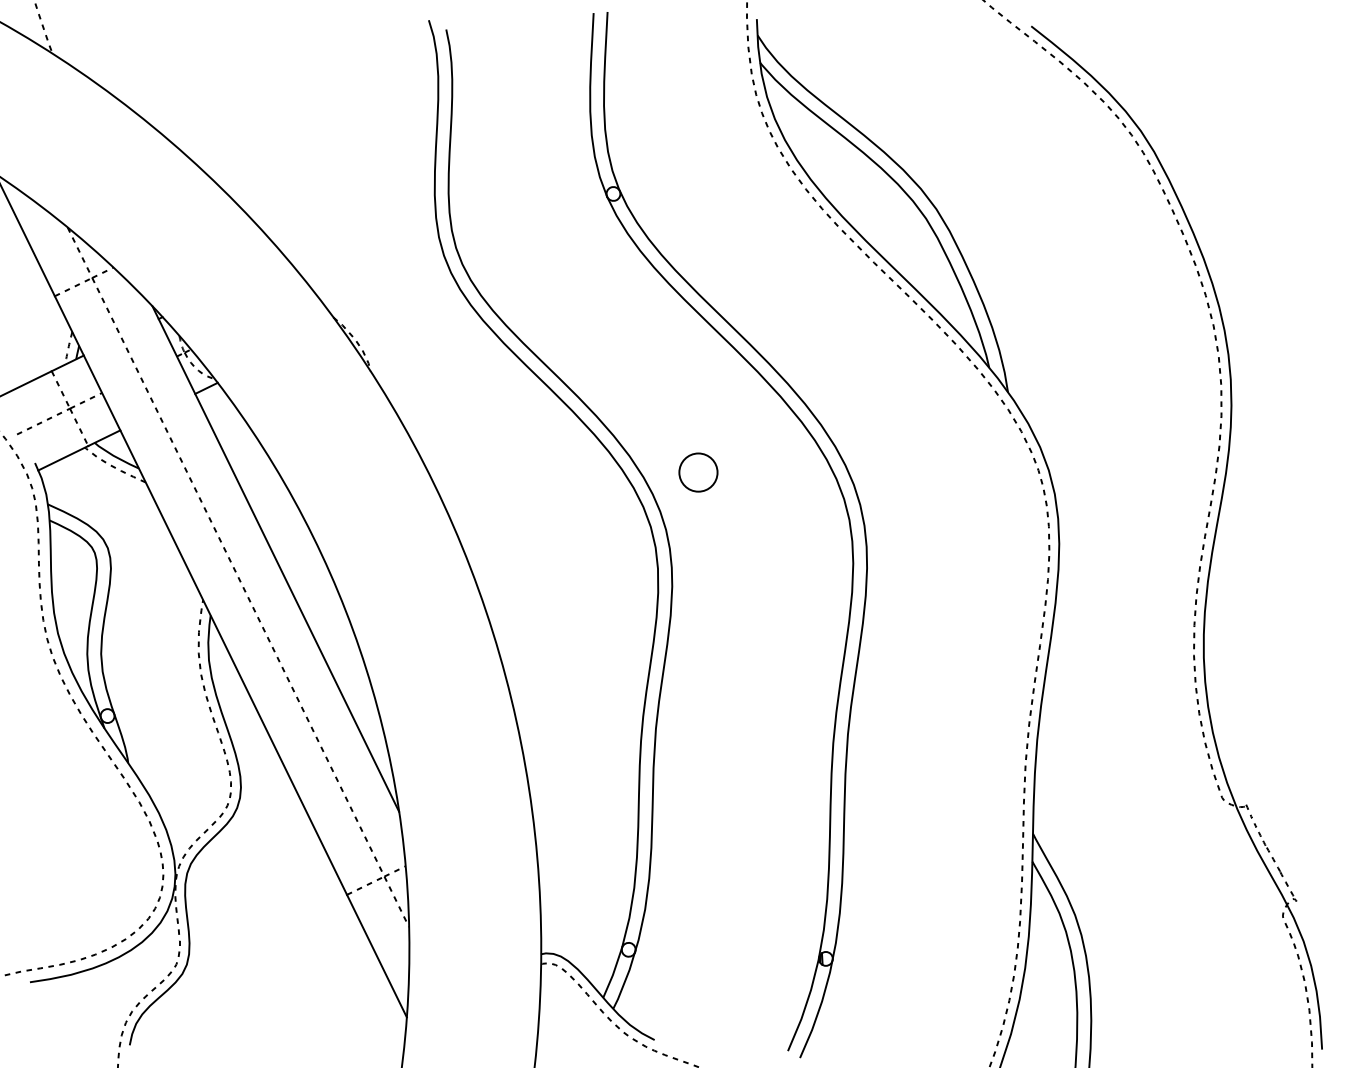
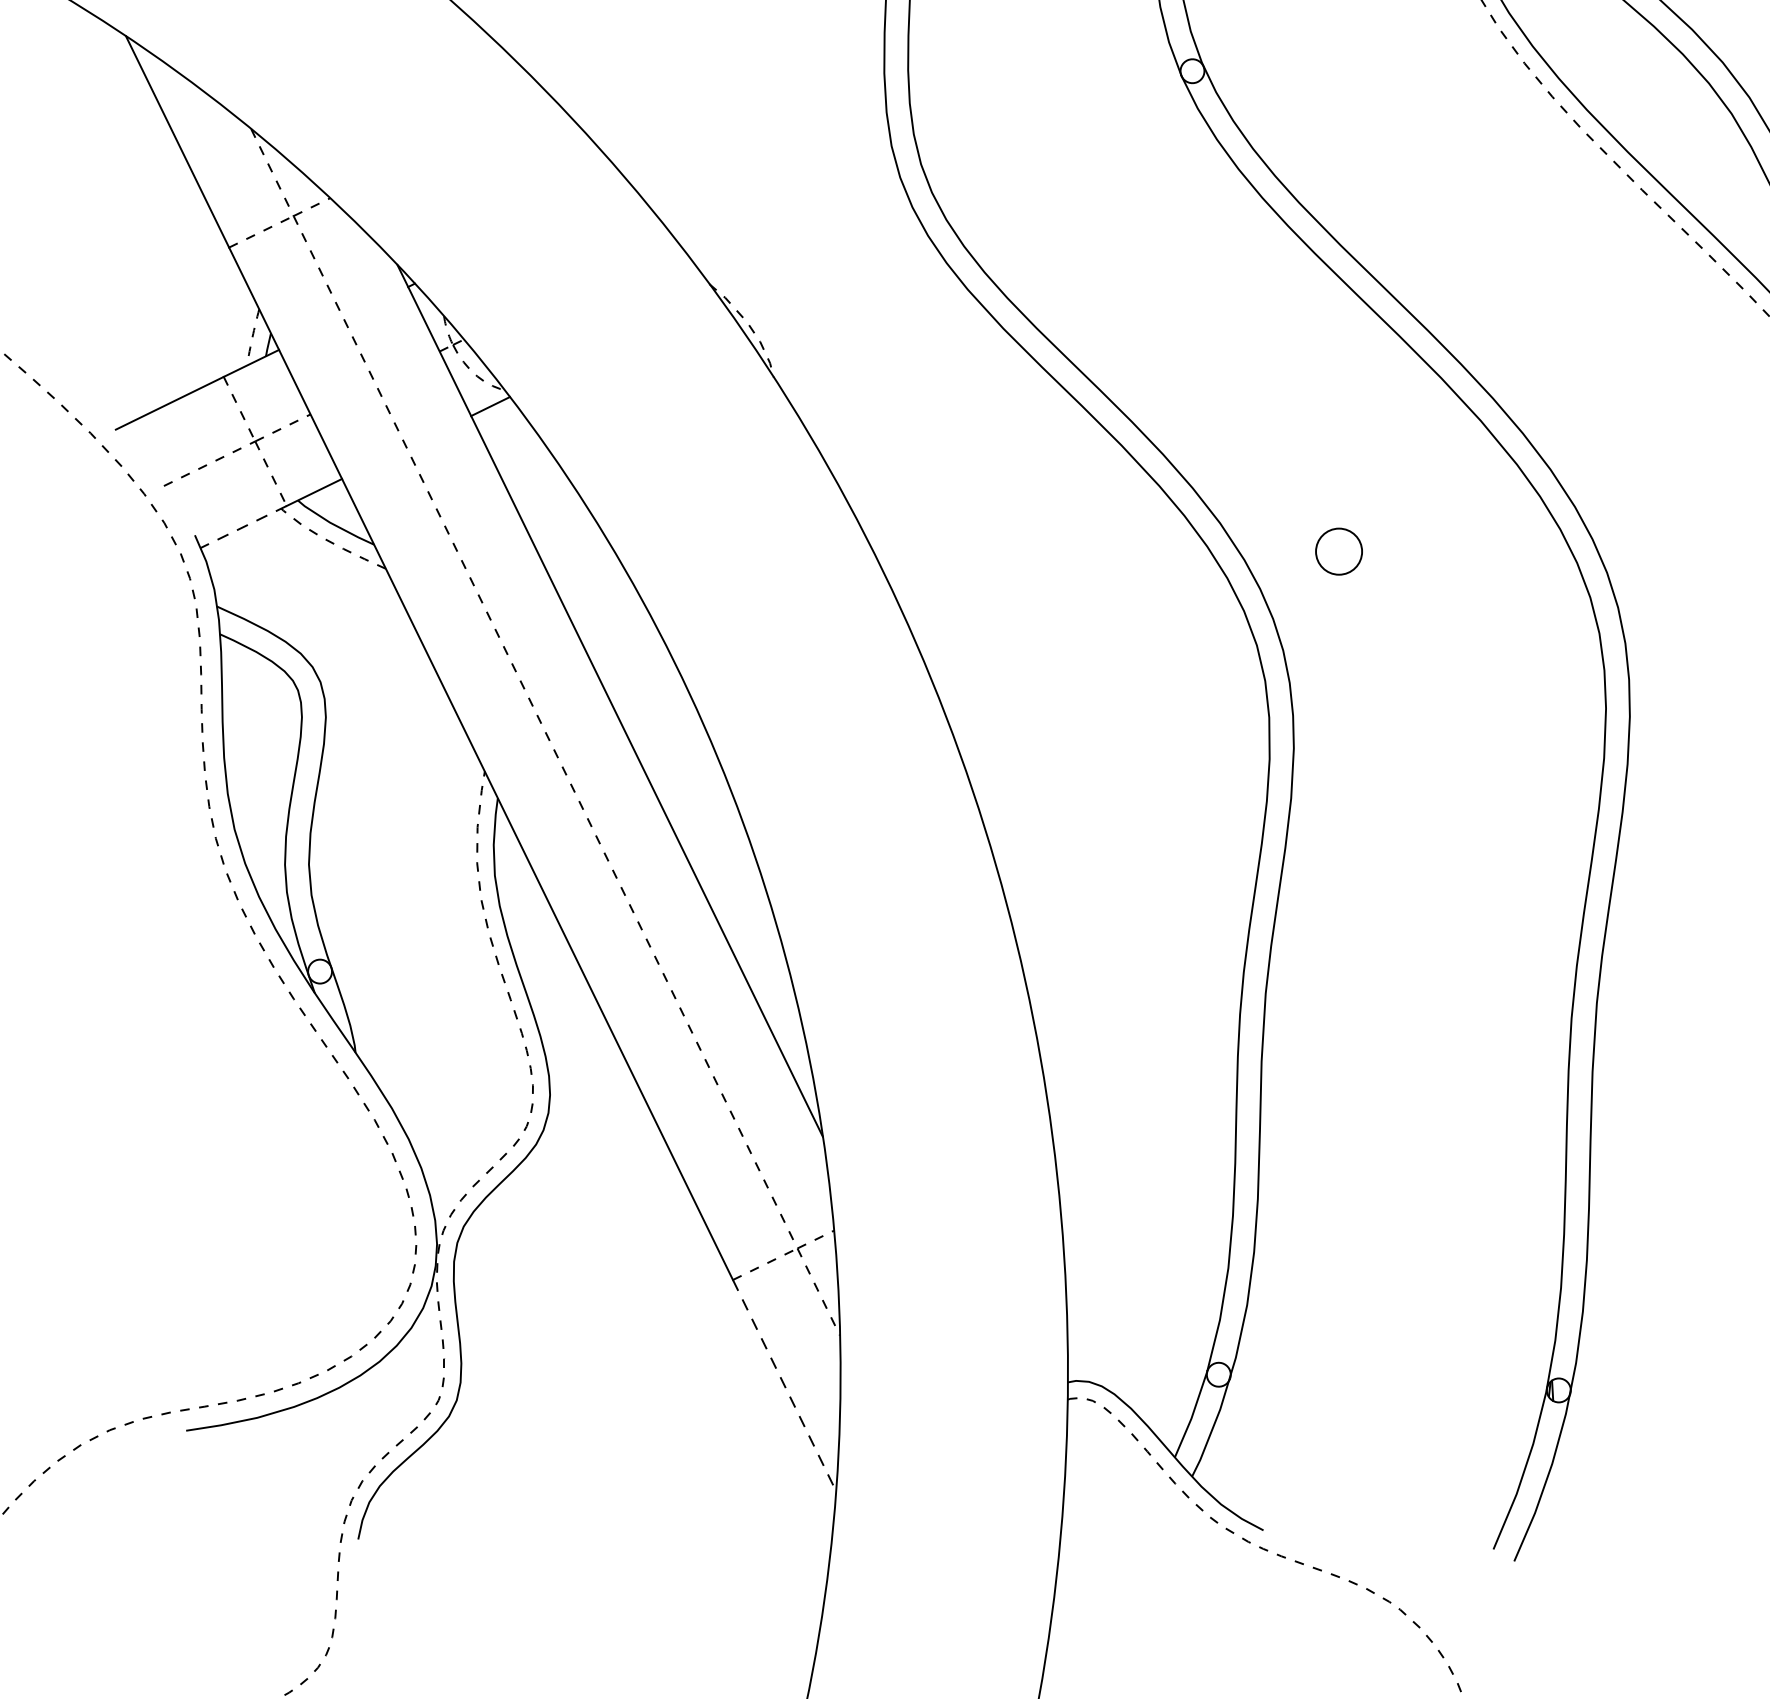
line: (63, 458) -> (244, 527), solid -> dashed
circle: (698, 472) -> (1339, 551), size x0.7
line: (377, 956) -> (785, 1386), solid -> dashed

